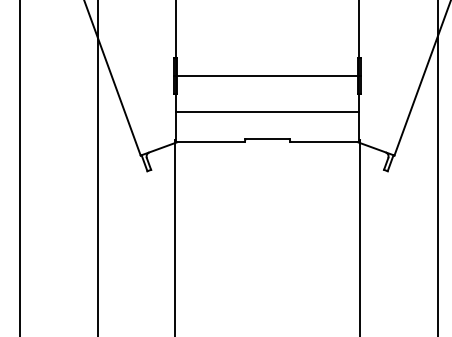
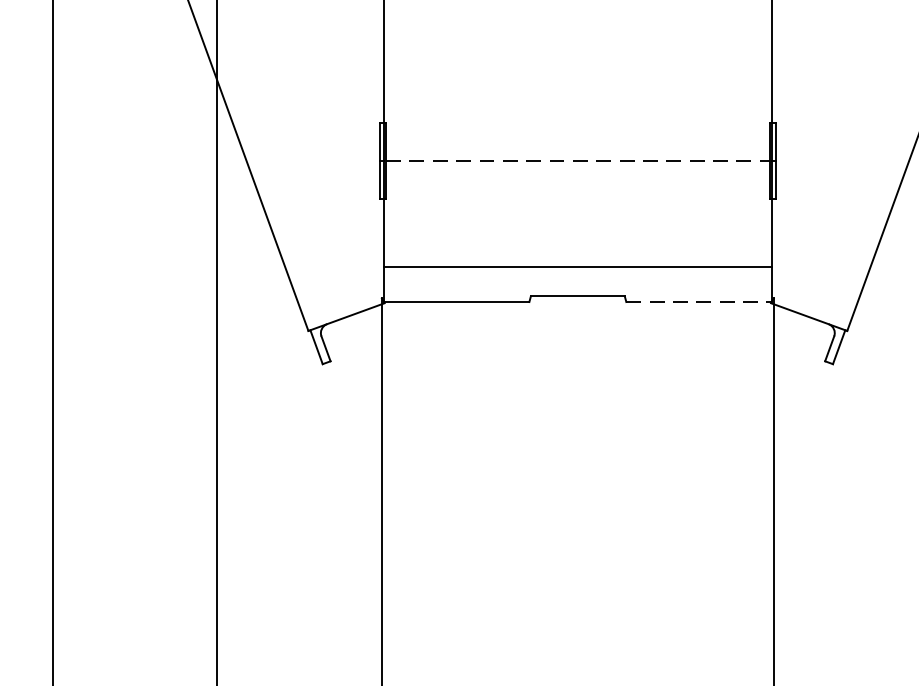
line: (268, 75) -> (579, 160), solid -> dashed
line: (267, 111) -> (577, 267), moved
line: (325, 141) -> (700, 301), solid -> dashed

